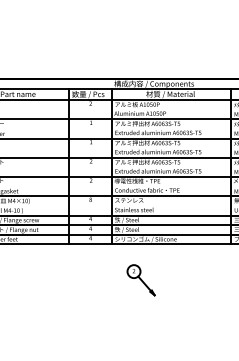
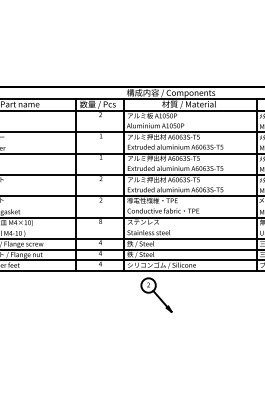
part: (140, 280) -> (155, 295), moved

